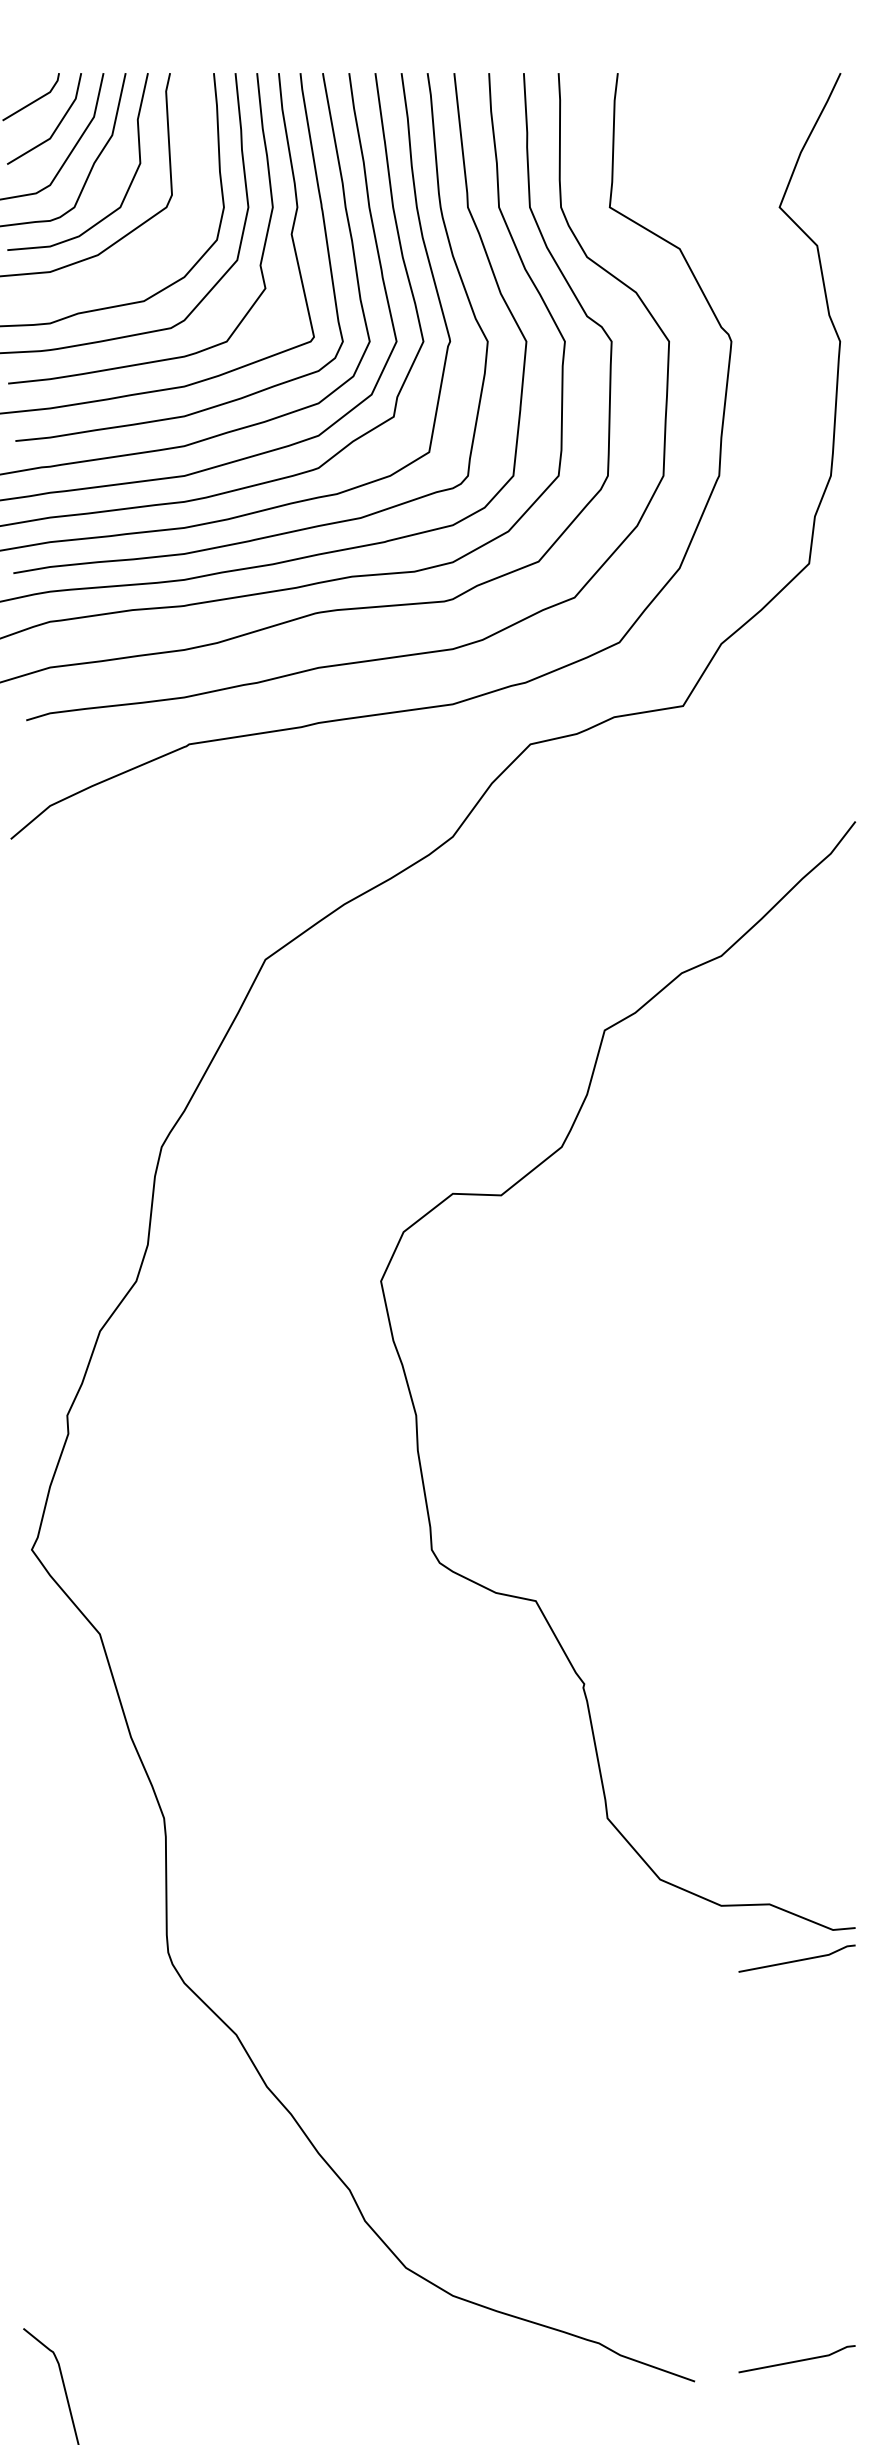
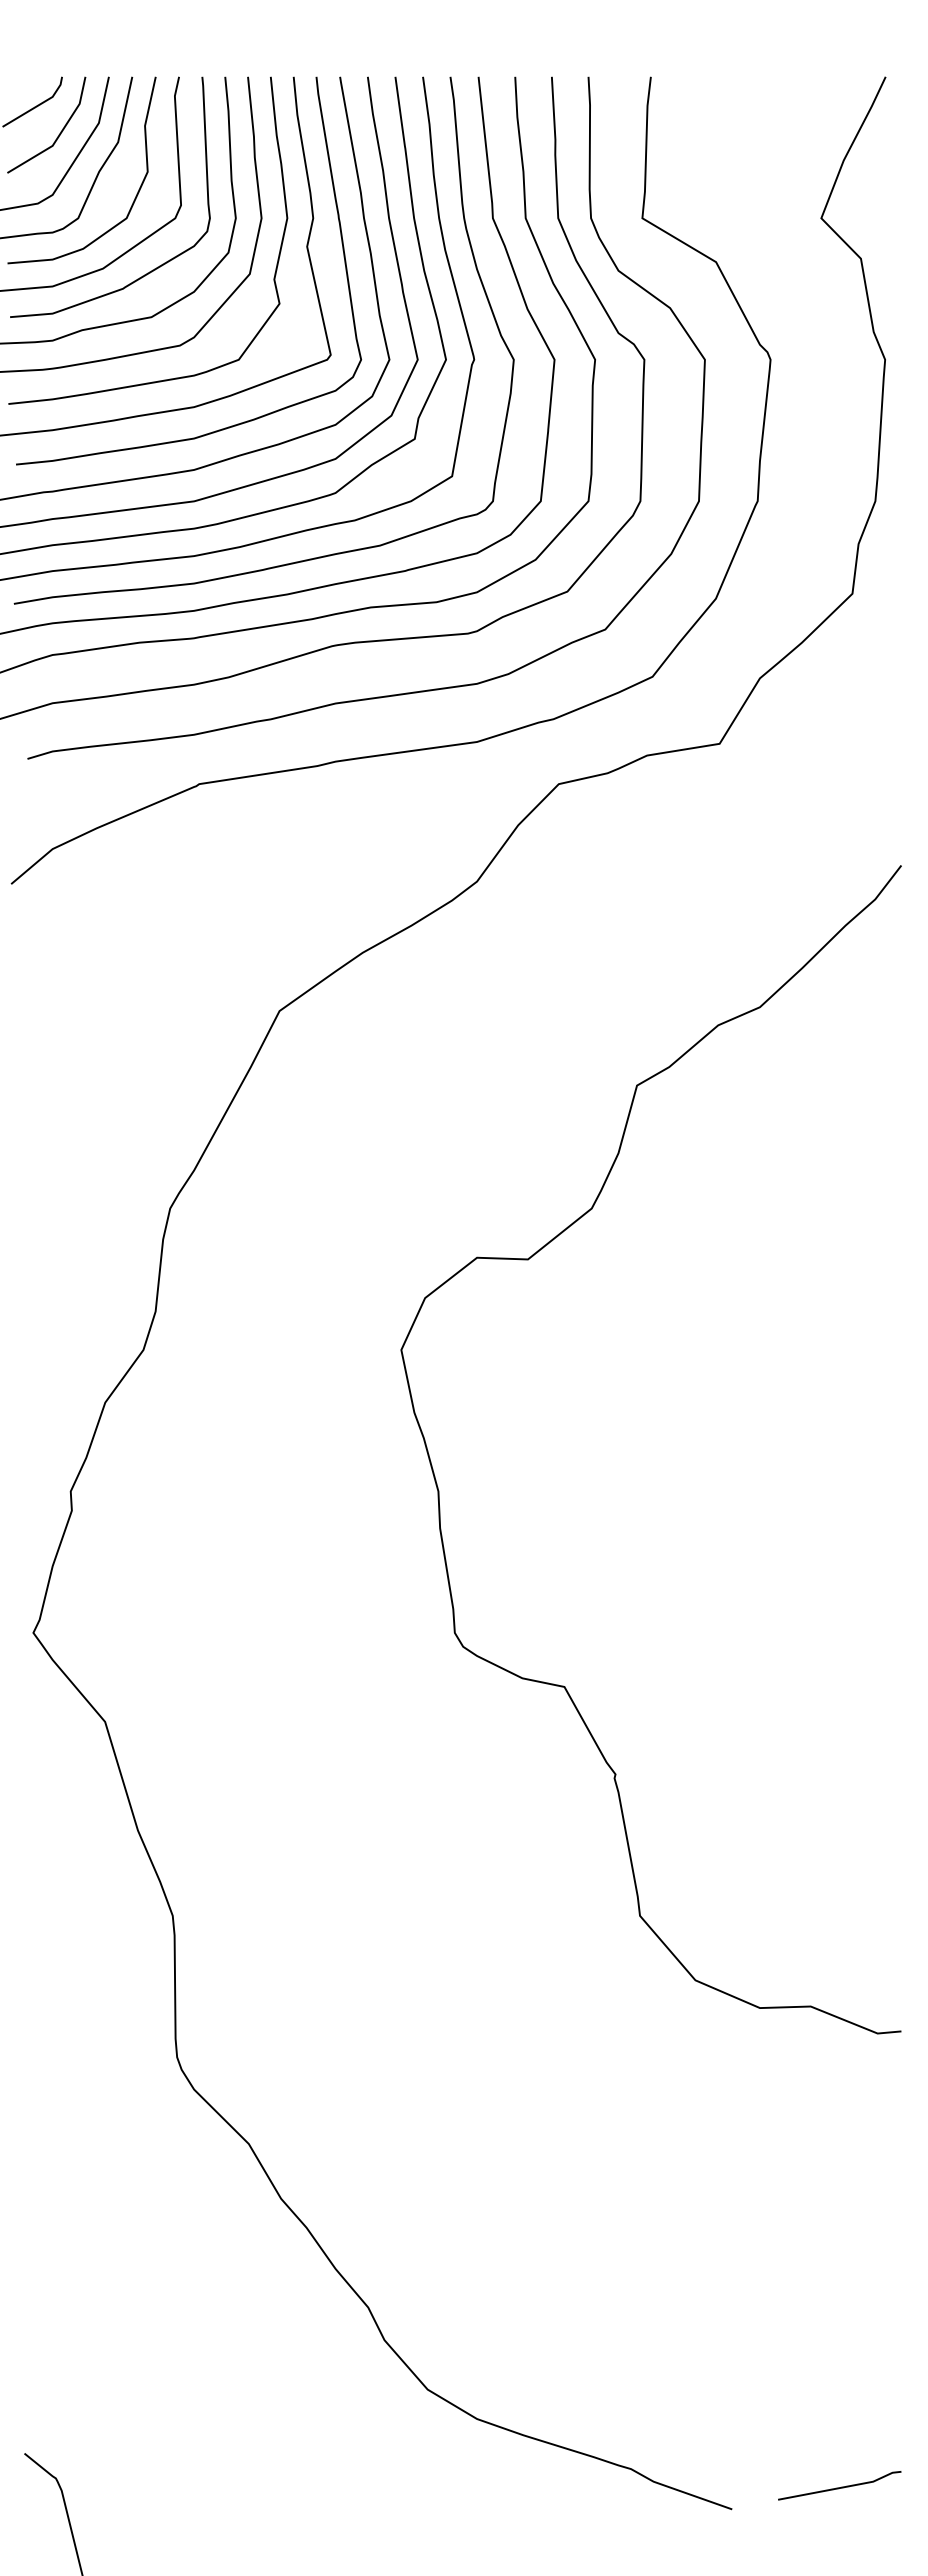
curve: (144, 255) -> (152, 269), added
line: (796, 1960) -> (839, 2065), removed

